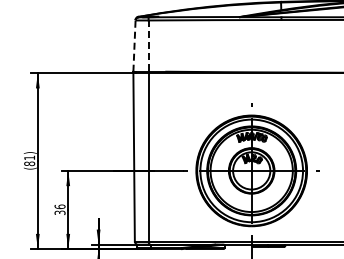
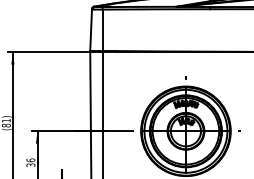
line: (134, 45) -> (91, 29), dashed -> solid
line: (148, 46) -> (102, 30), dashed -> solid

